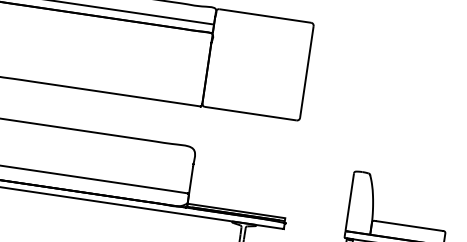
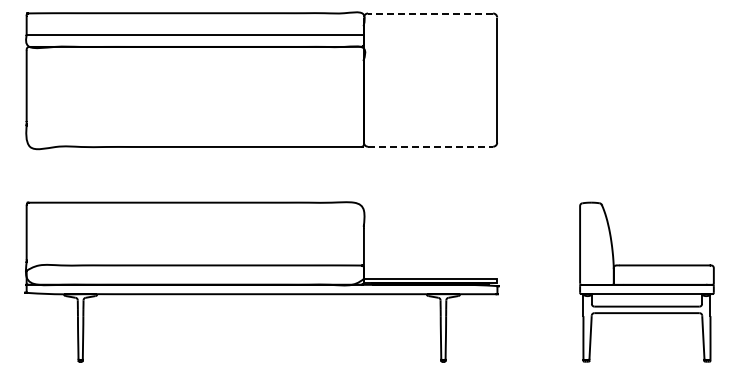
line: (265, 15) -> (430, 13), solid -> dashed
line: (250, 113) -> (430, 146), solid -> dashed

